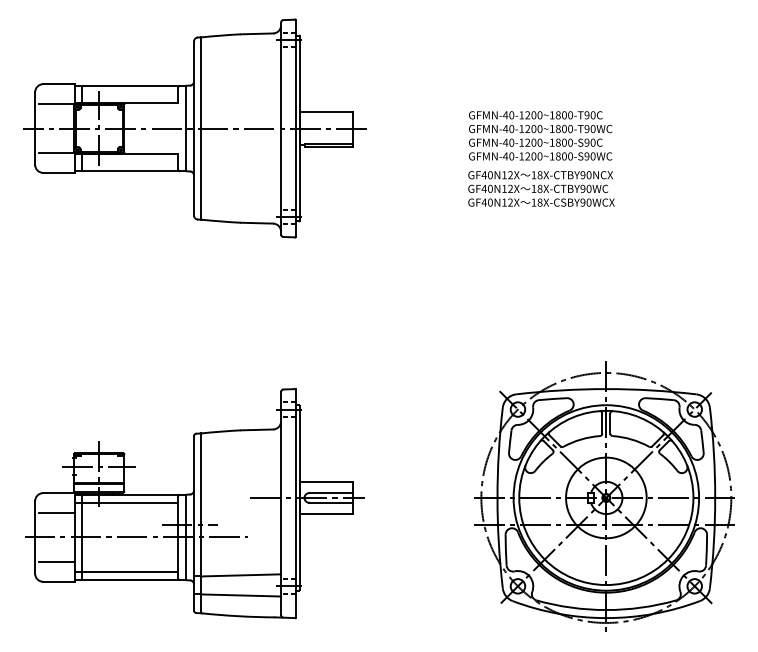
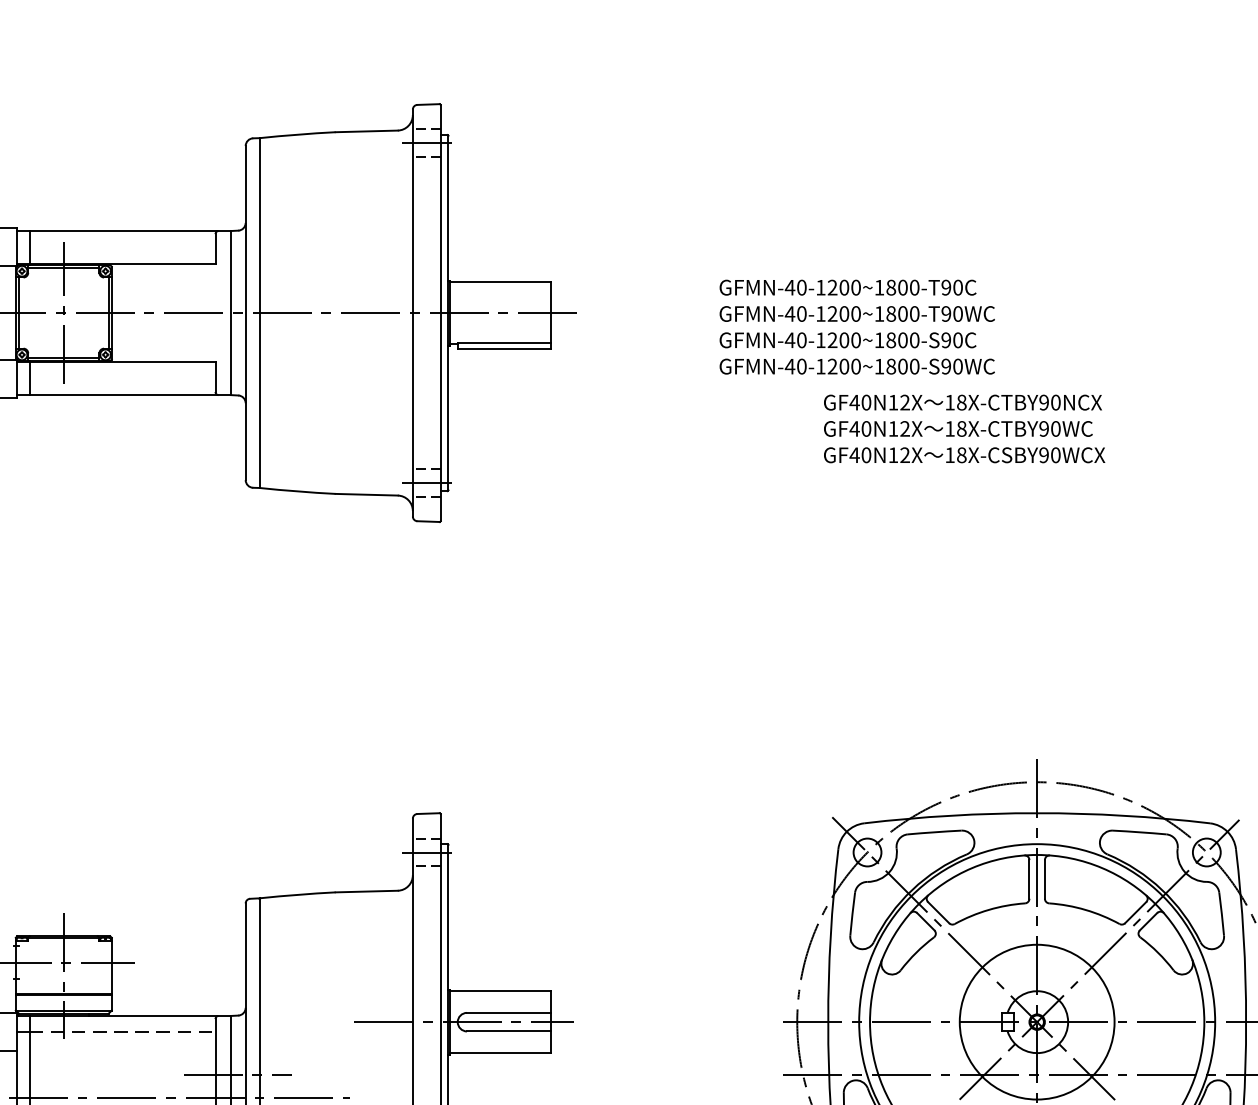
text: (540, 135) -> (857, 326), moved
text: (541, 188) -> (964, 428), moved
line: (129, 503) -> (121, 1032), solid -> dashed

